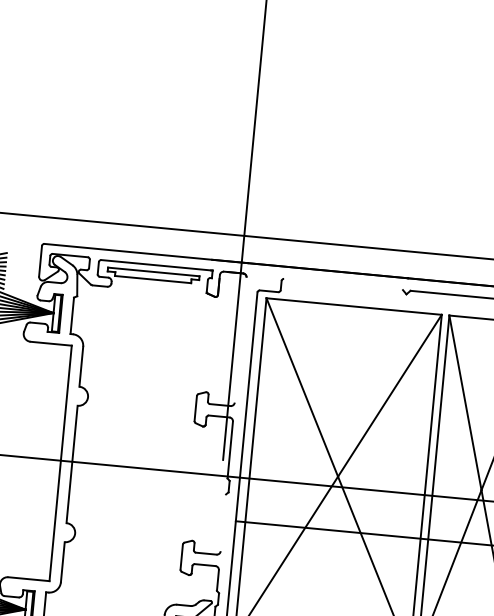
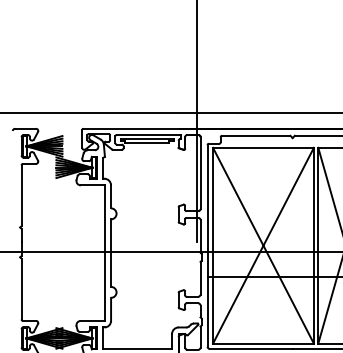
line: (344, 283) -> (256, 135), added
line: (240, 340) -> (200, 173), added
line: (223, 521) -> (200, 277), added

